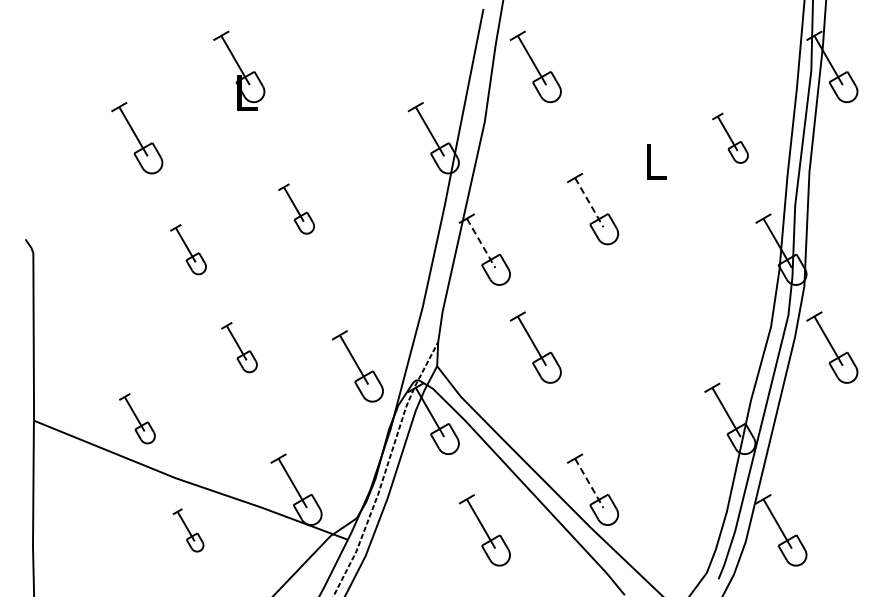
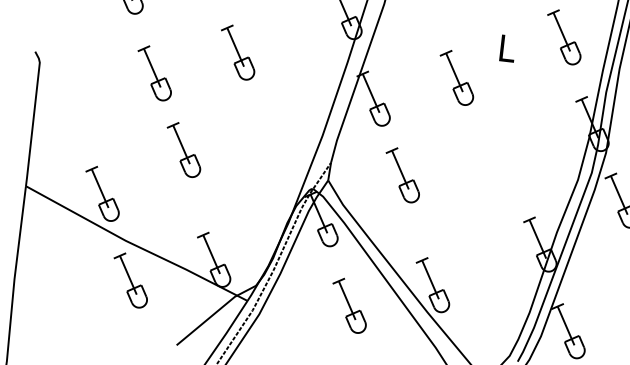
part: (730, 138) -> (564, 37), size x1.43
line: (589, 203) -> (454, 73), dashed -> solid
part: (296, 208) -> (237, 52), size x1.43
line: (481, 243) -> (371, 93), dashed -> solid
part: (188, 249) -> (154, 73), size x1.43
part: (239, 347) -> (183, 149), size x1.43
part: (357, 366) -> (269, 173), removed
part: (137, 418) -> (102, 193), size x1.43
line: (589, 483) -> (430, 280), dashed -> solid
part: (188, 530) -> (130, 280), size x1.67

